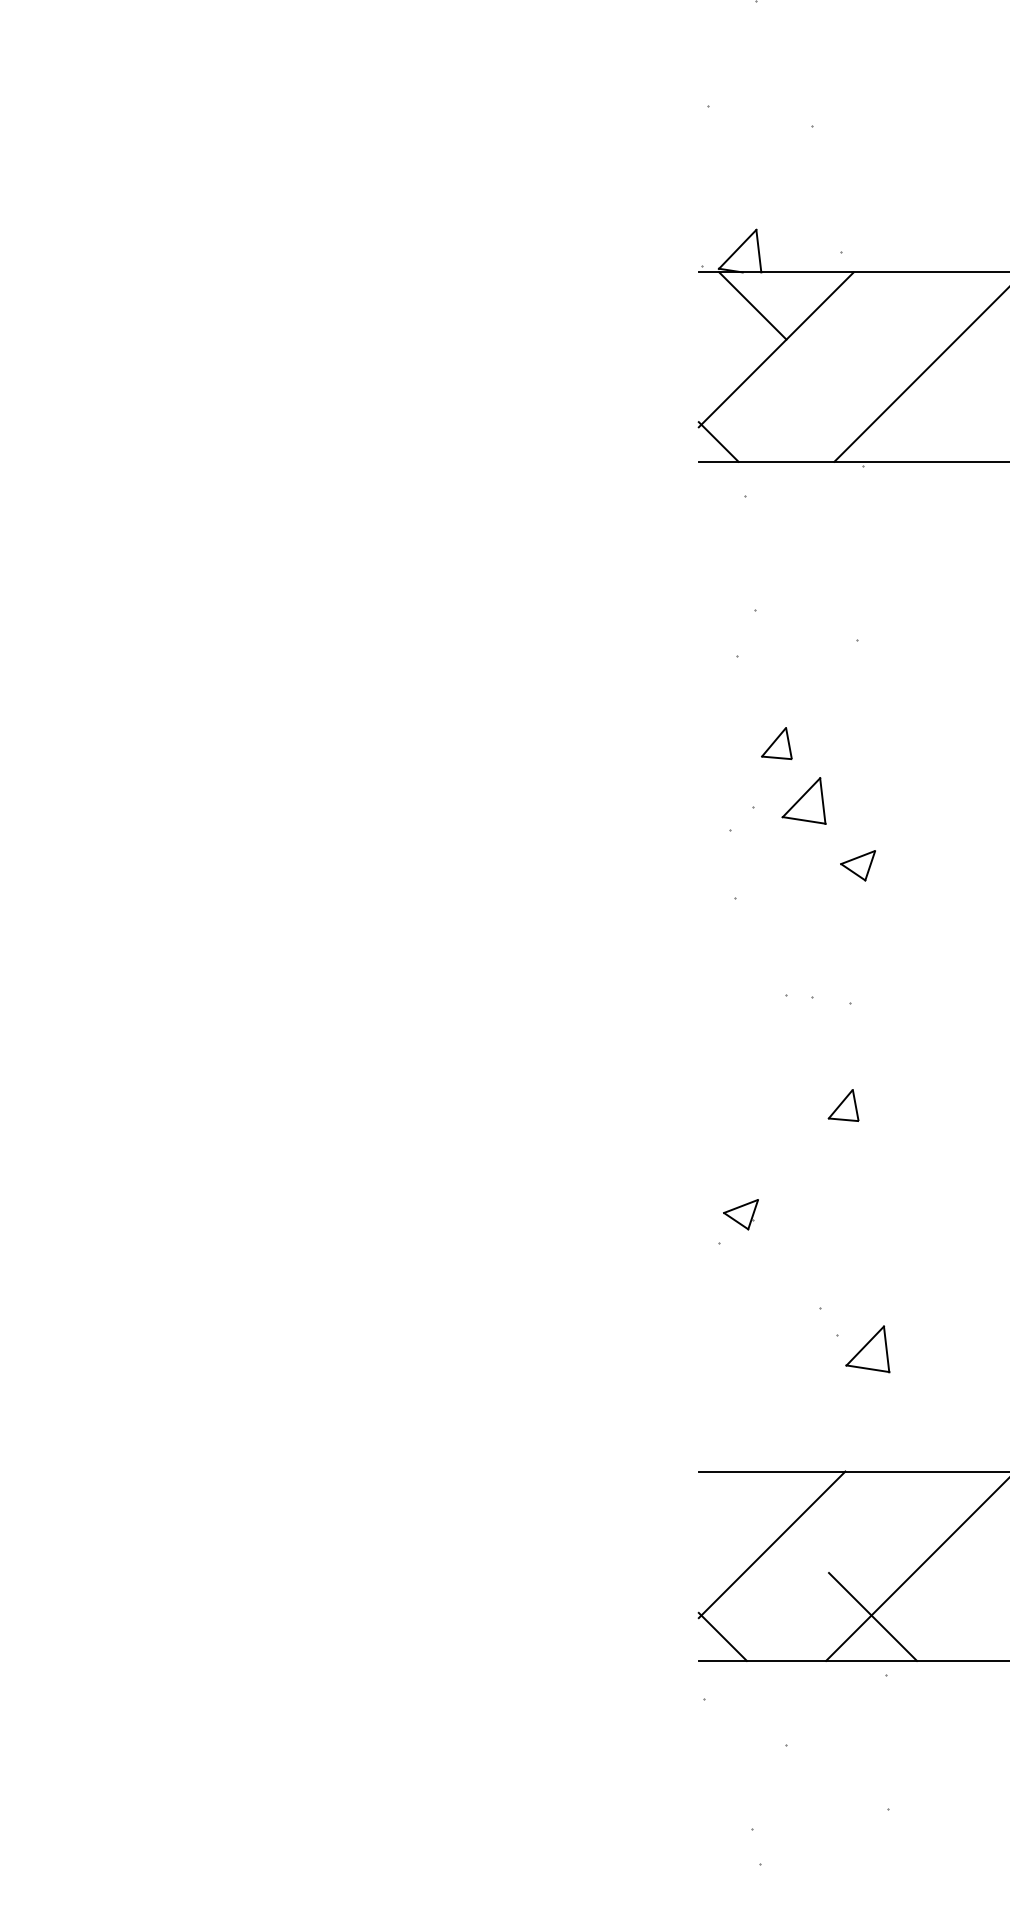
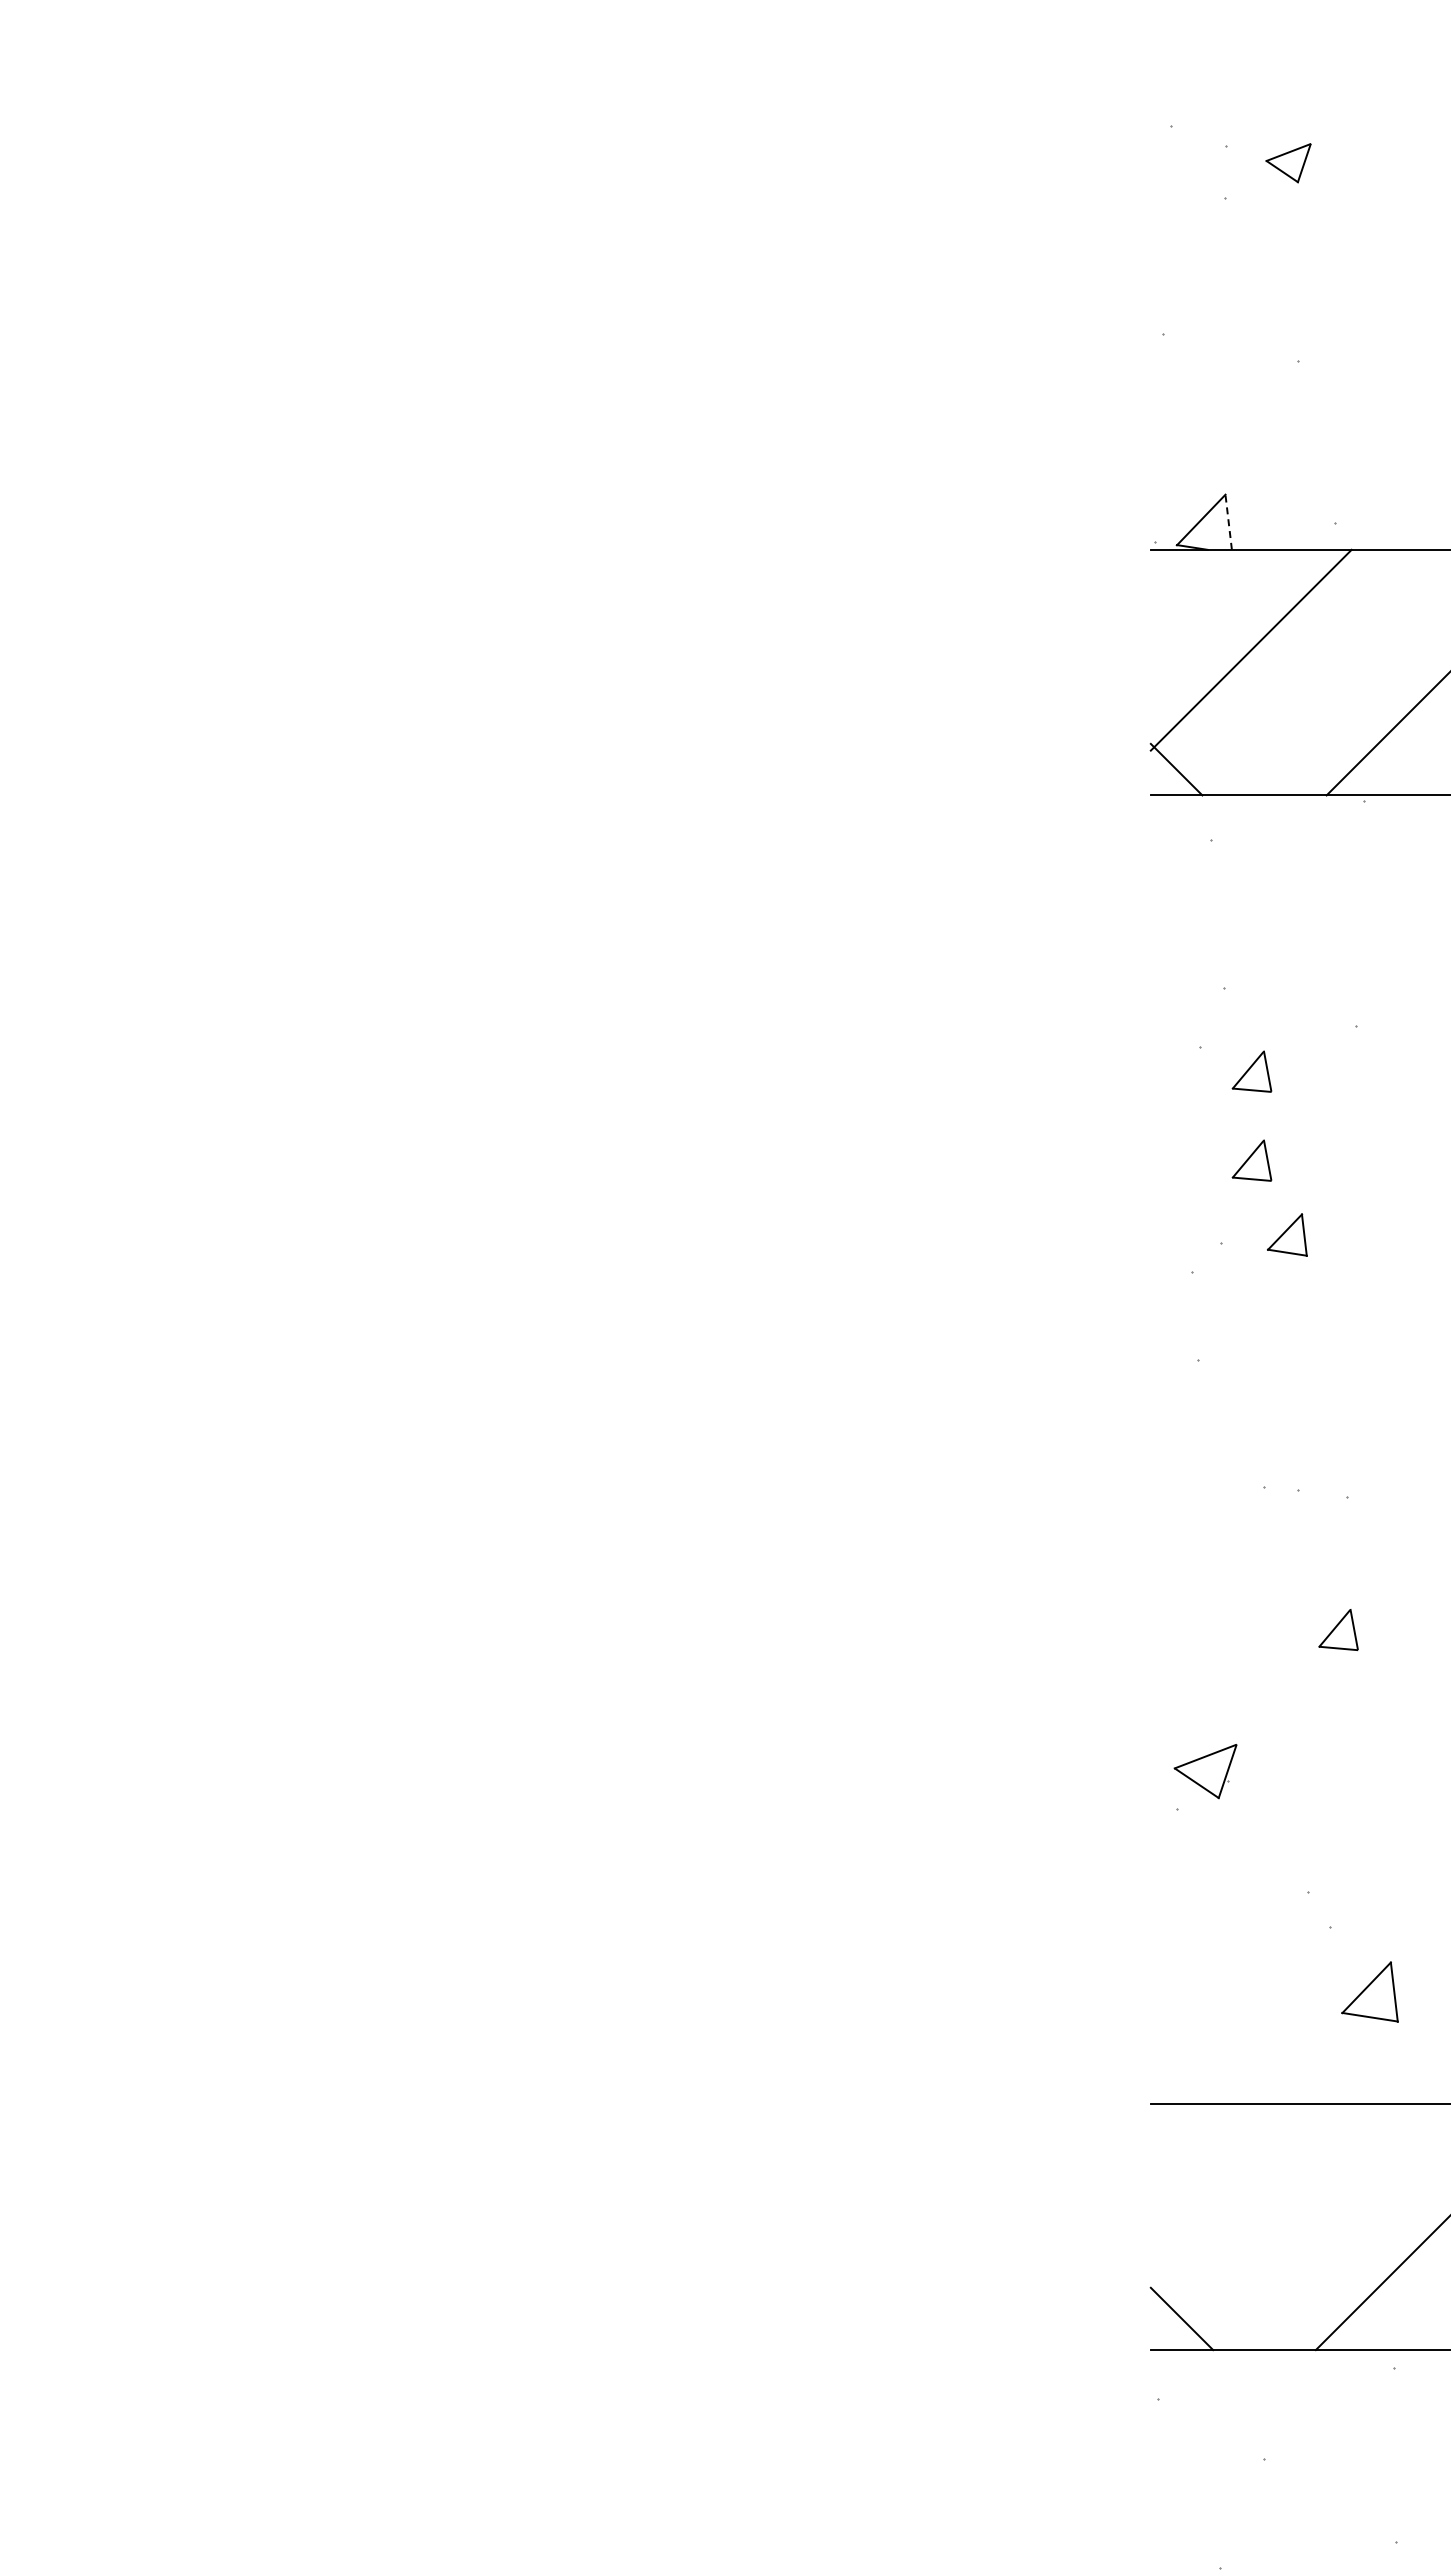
line: (758, 251) -> (1228, 522), solid -> dashed
line: (752, 305) -> (1220, 592), removed
part: (776, 674) -> (1251, 1071), added
part: (804, 800) -> (1287, 1234), size x0.7
part: (858, 866) -> (1357, 1319), removed
part: (740, 1214) -> (1205, 1771), size x1.4
part: (867, 1348) -> (1369, 1991), moved
line: (771, 1544) -> (1245, 2199), removed
line: (872, 1617) -> (1376, 2293), removed

